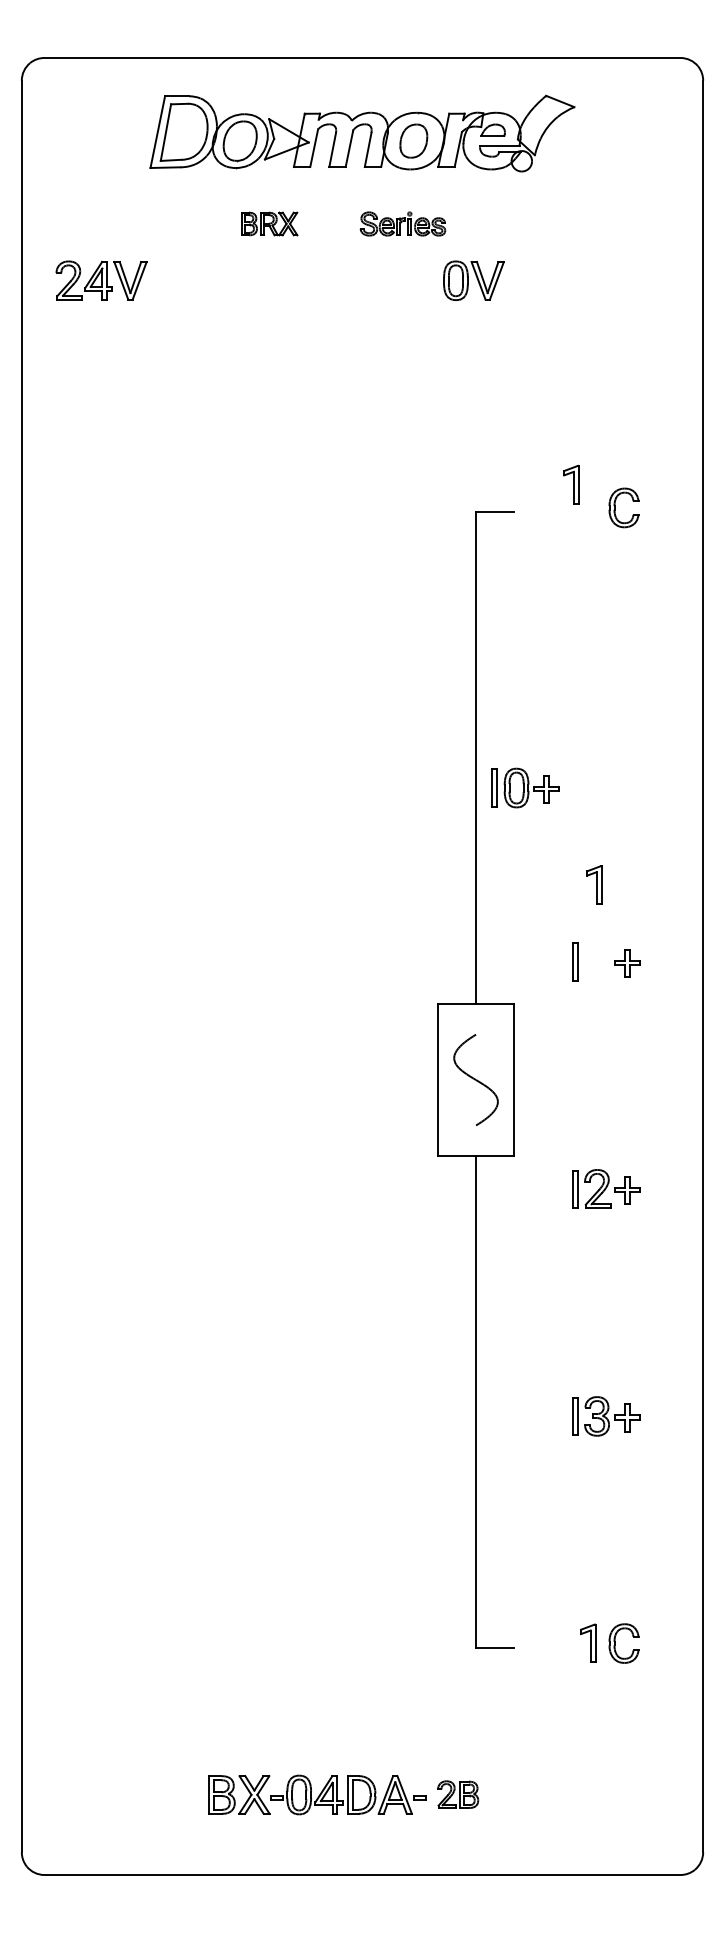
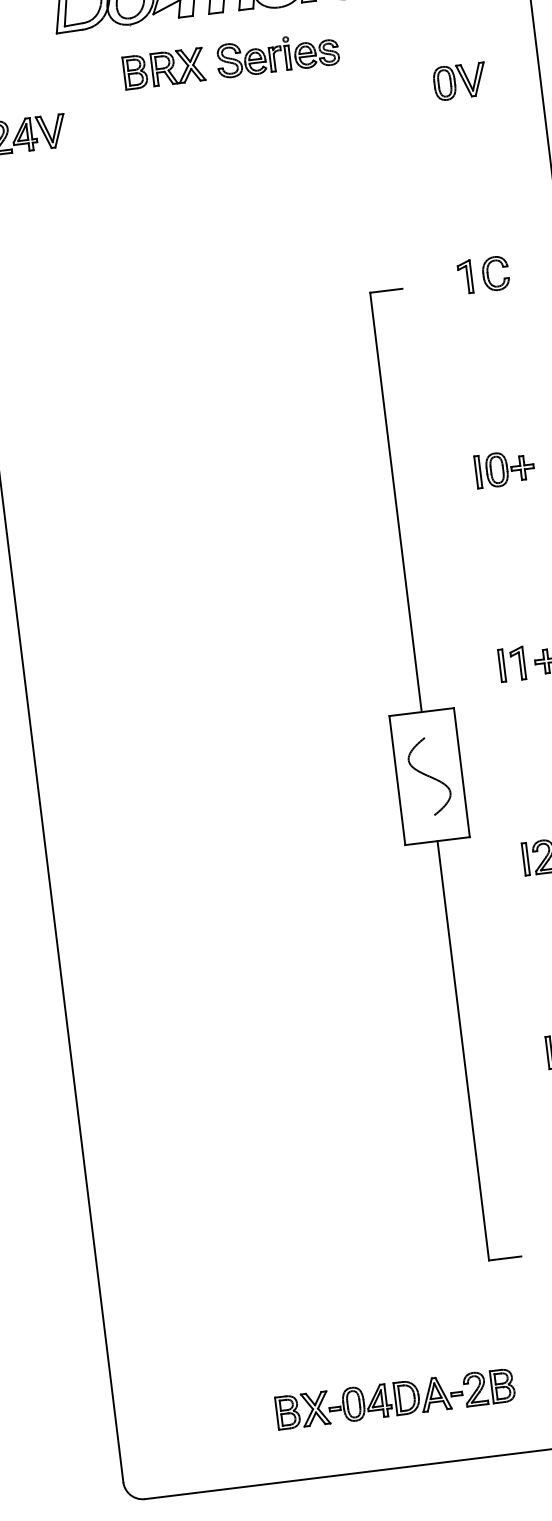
part: (269, 223) -> (164, 68), size x1.67
part: (402, 223) -> (277, 54), size x1.67
part: (473, 280) -> (459, 81), moved
part: (571, 484) -> (465, 276), moved
part: (525, 787) -> (504, 468), moved
part: (594, 884) -> (518, 663), moved
part: (457, 1794) -> (488, 1387), size x1.43

